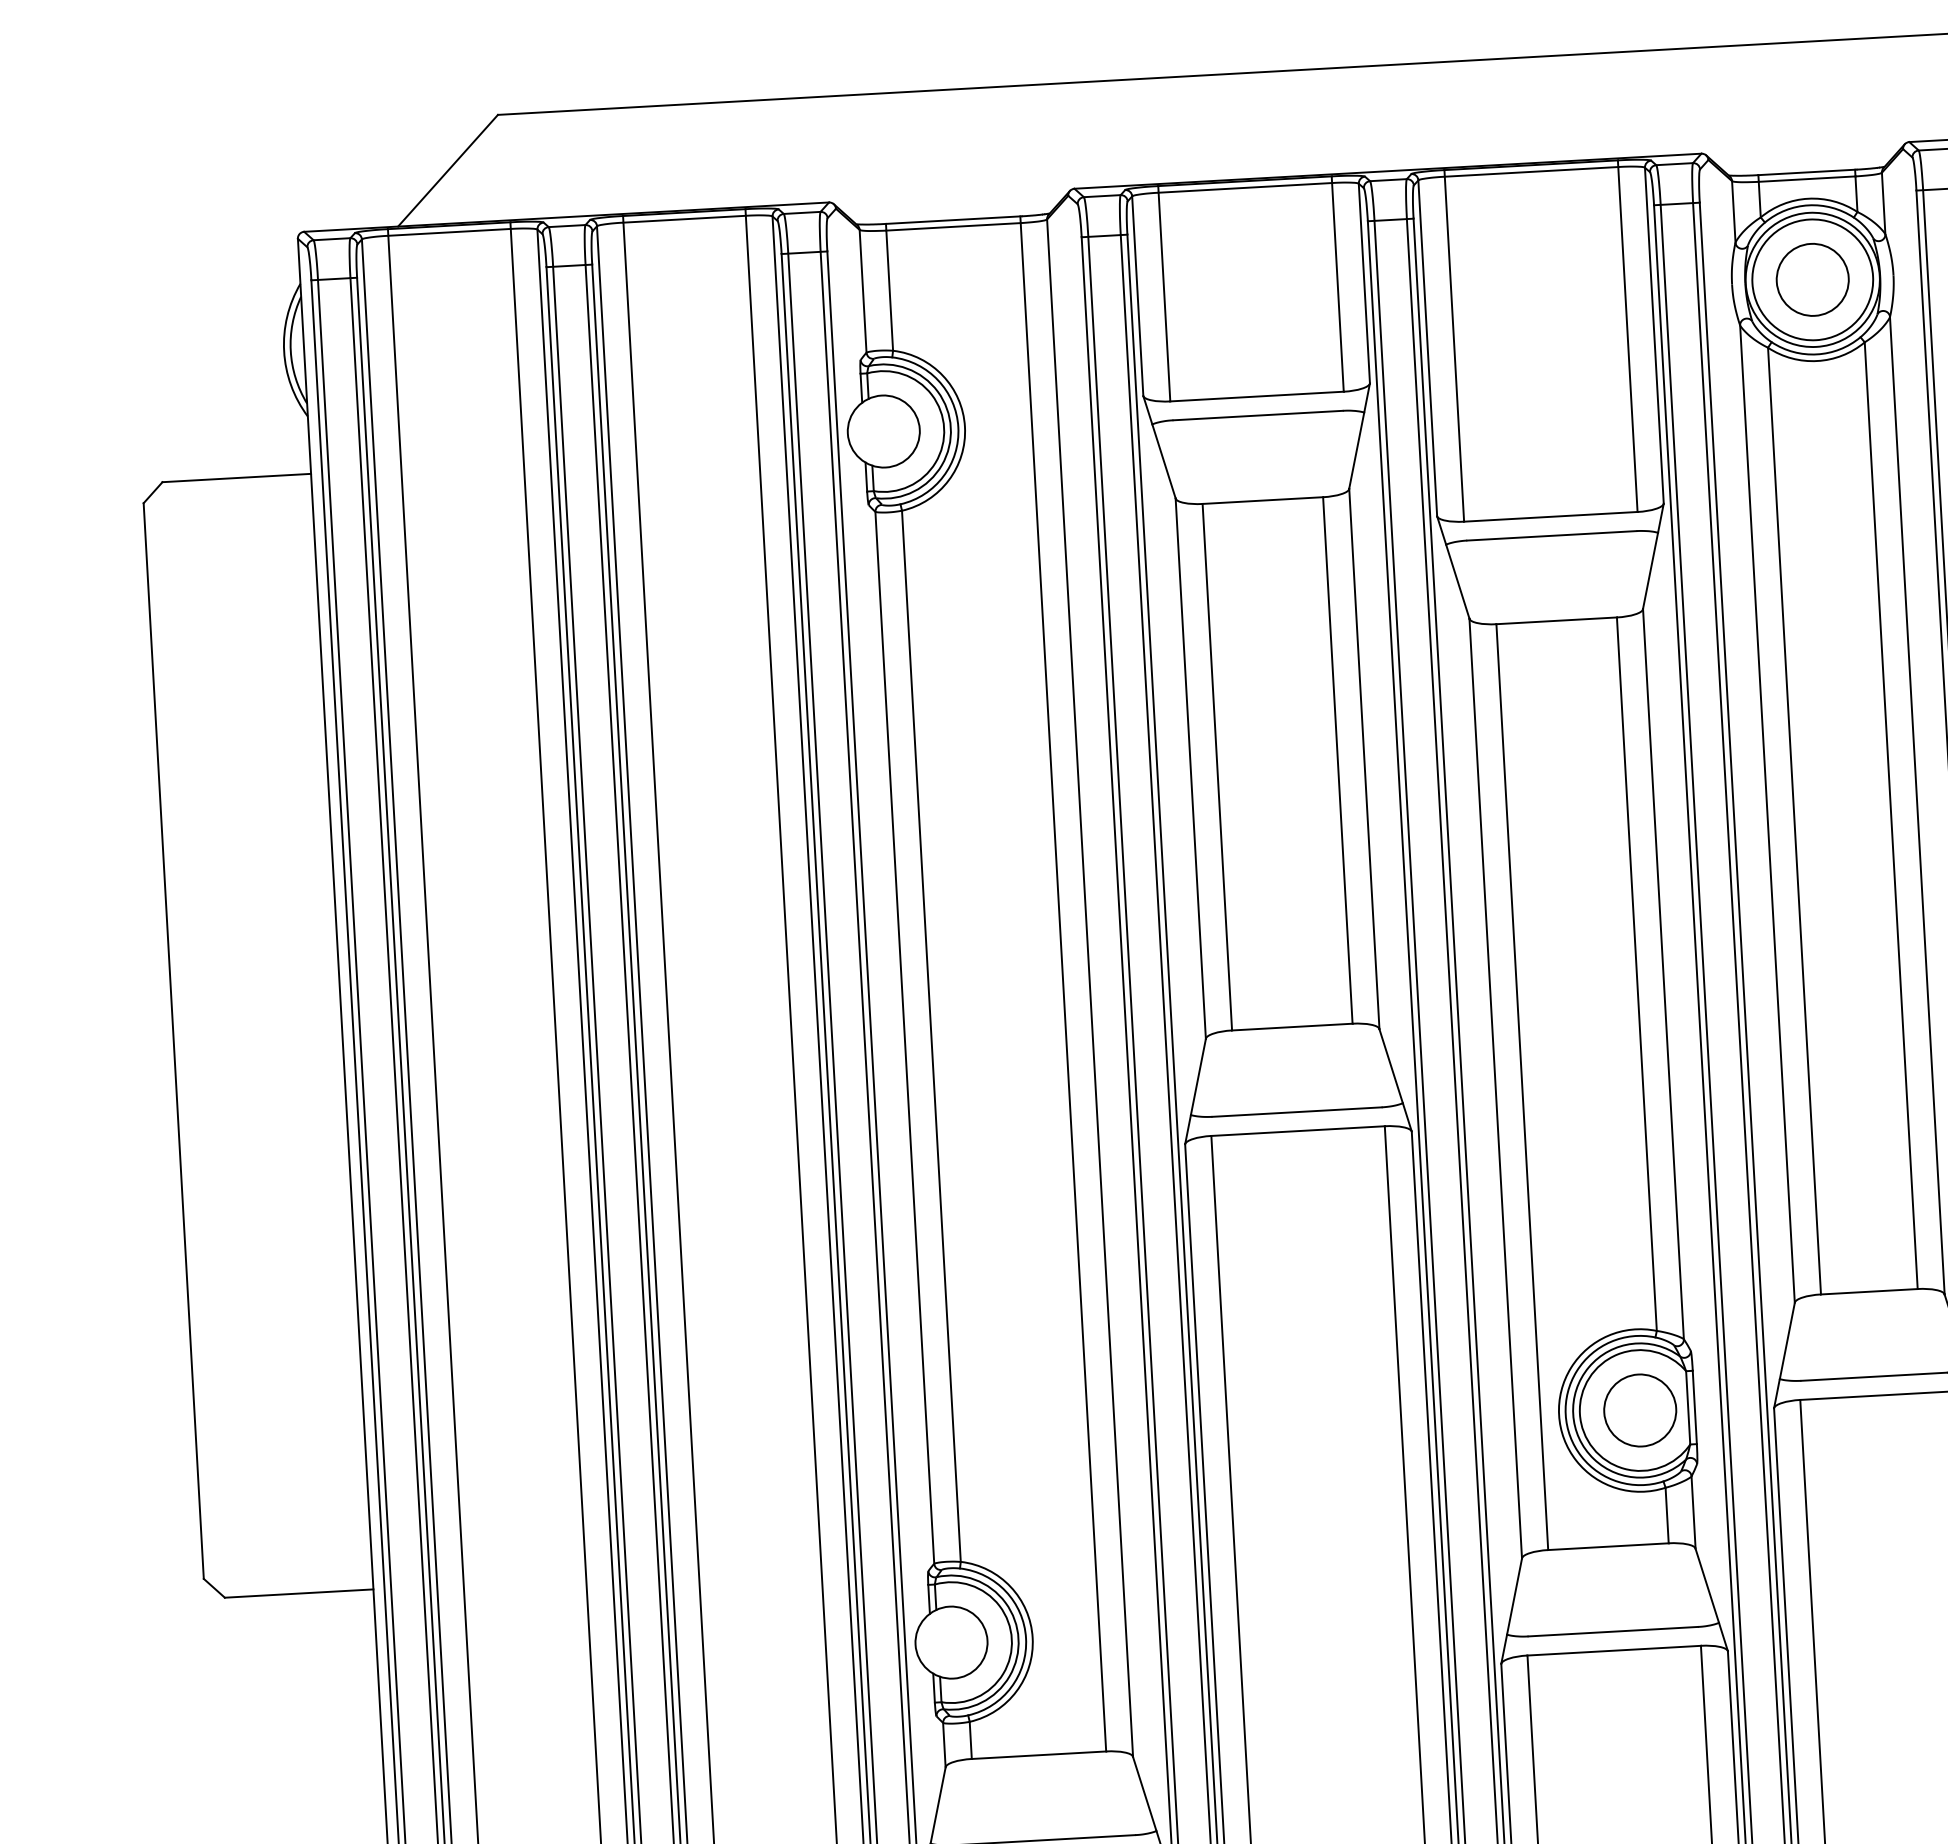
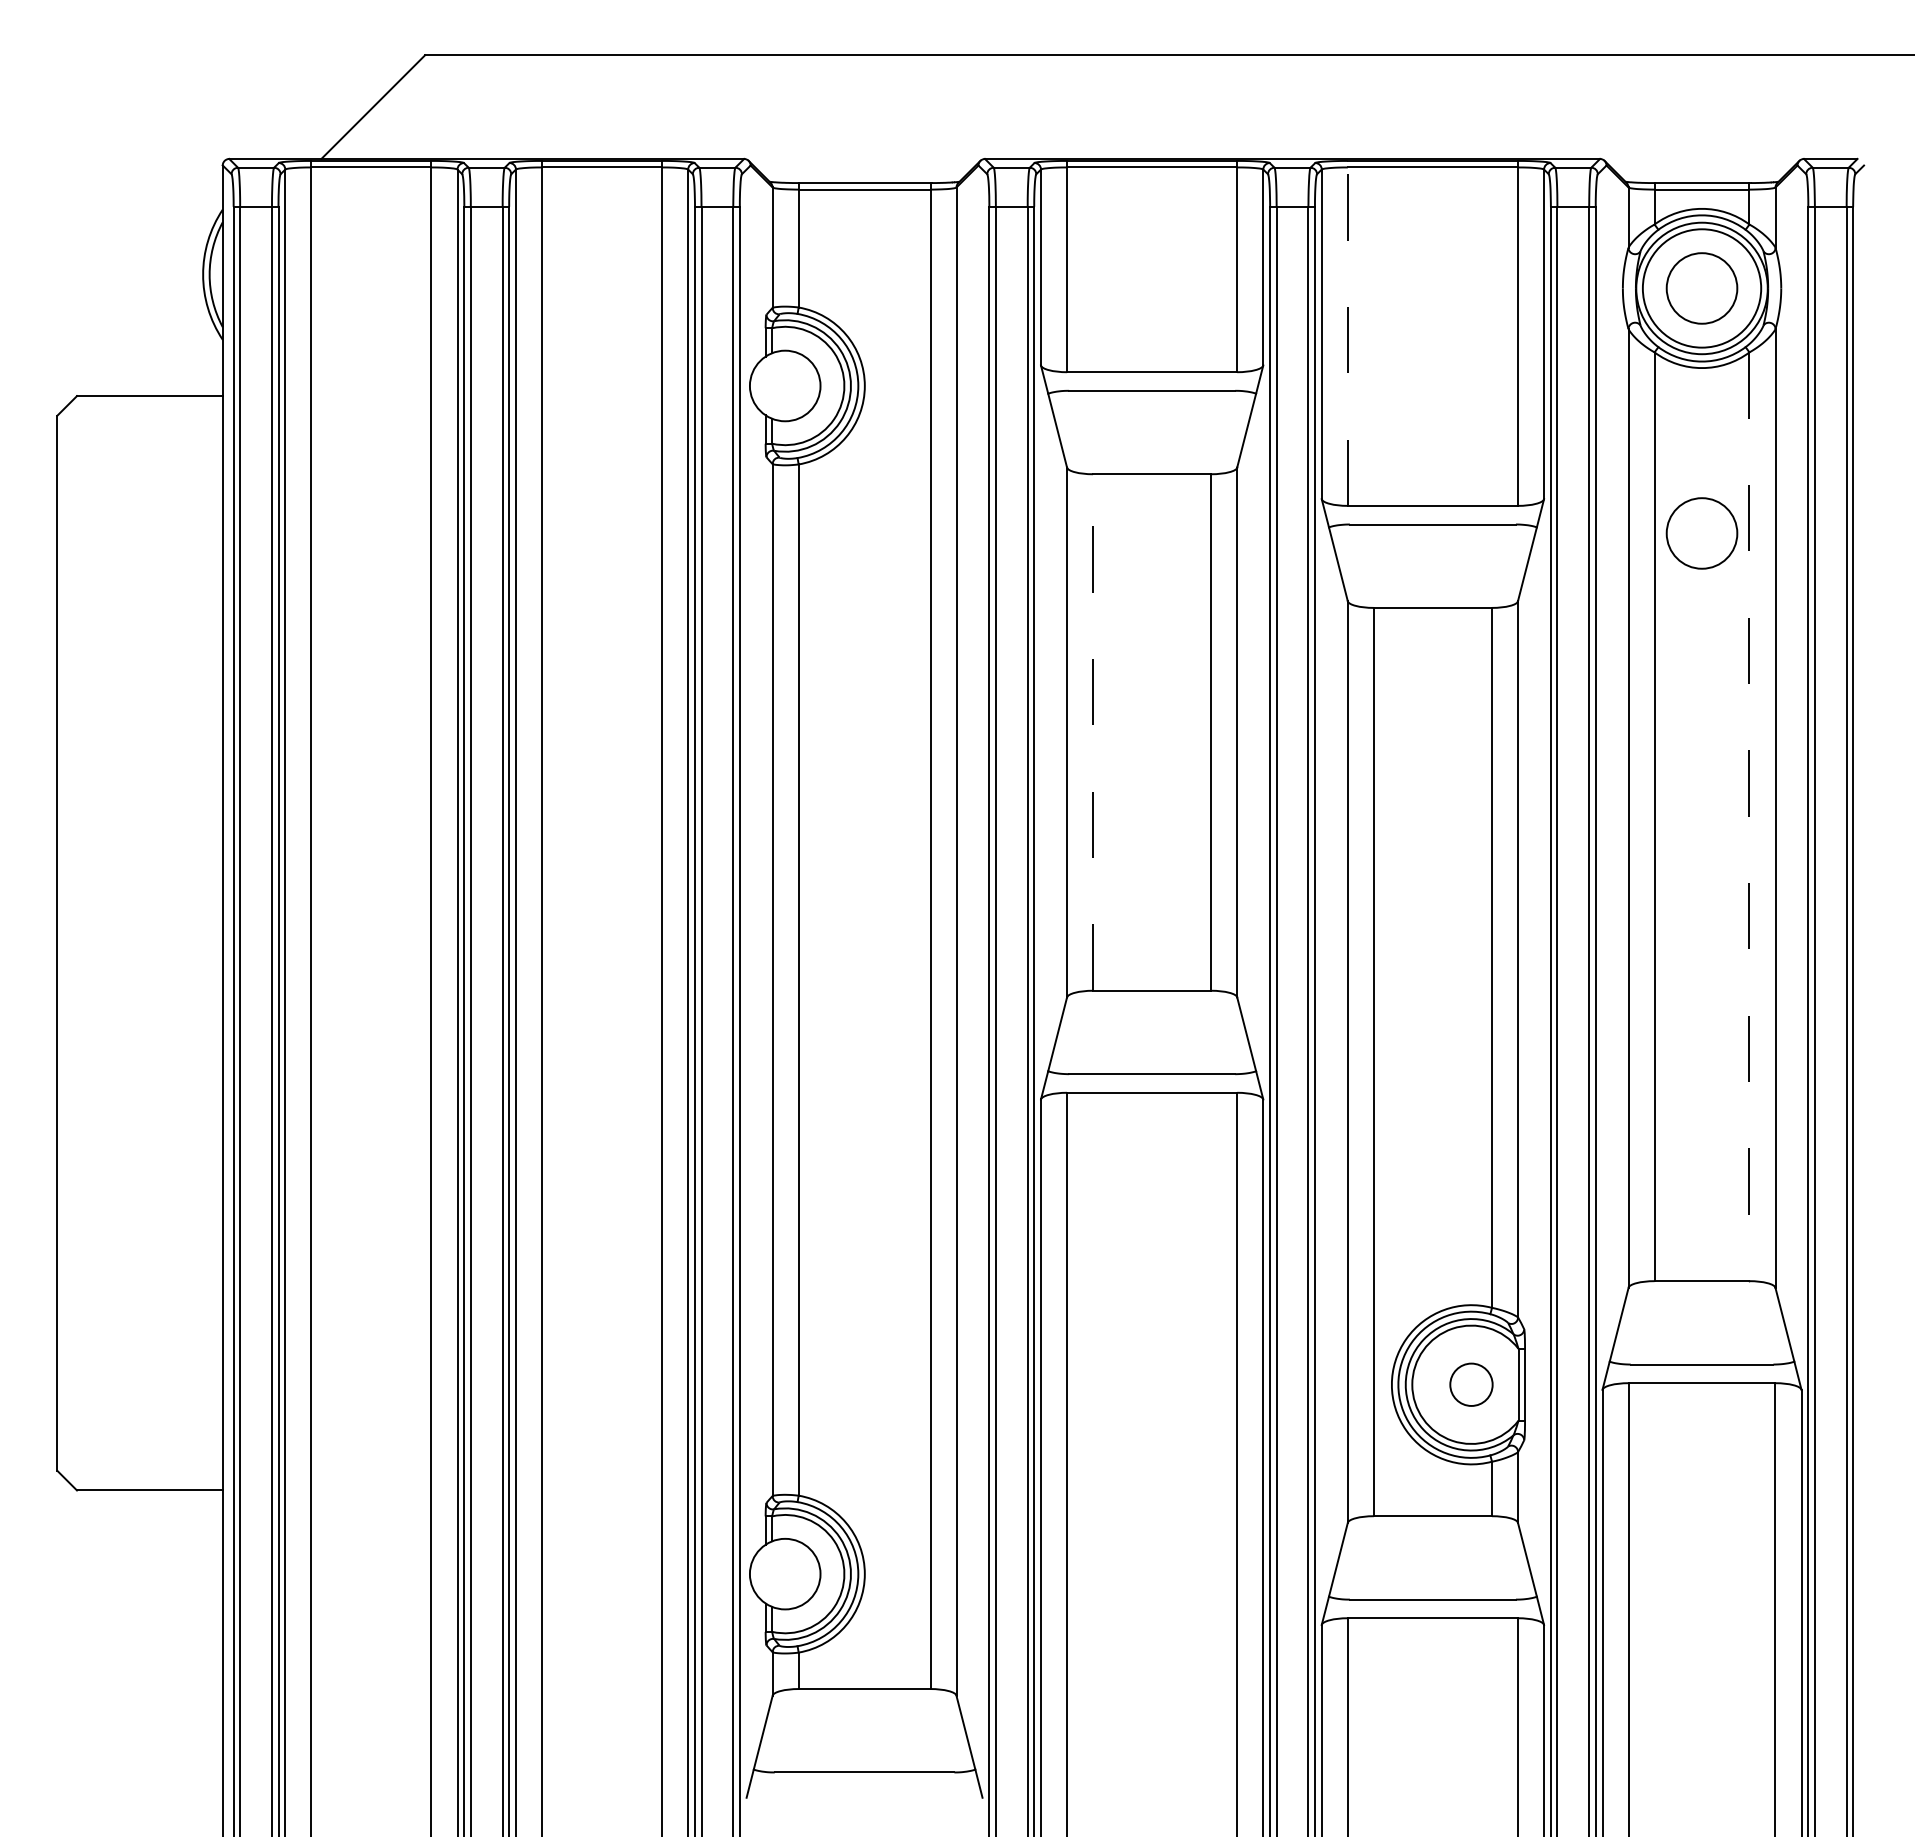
line: (1453, 344) -> (1347, 332), solid -> dashed
circle: (1826, 529) -> (1701, 533), added
line: (1217, 767) -> (1093, 732), solid -> dashed
line: (1891, 816) -> (1749, 817), solid -> dashed
circle: (1640, 1410) -> (1471, 1384), size x0.6

